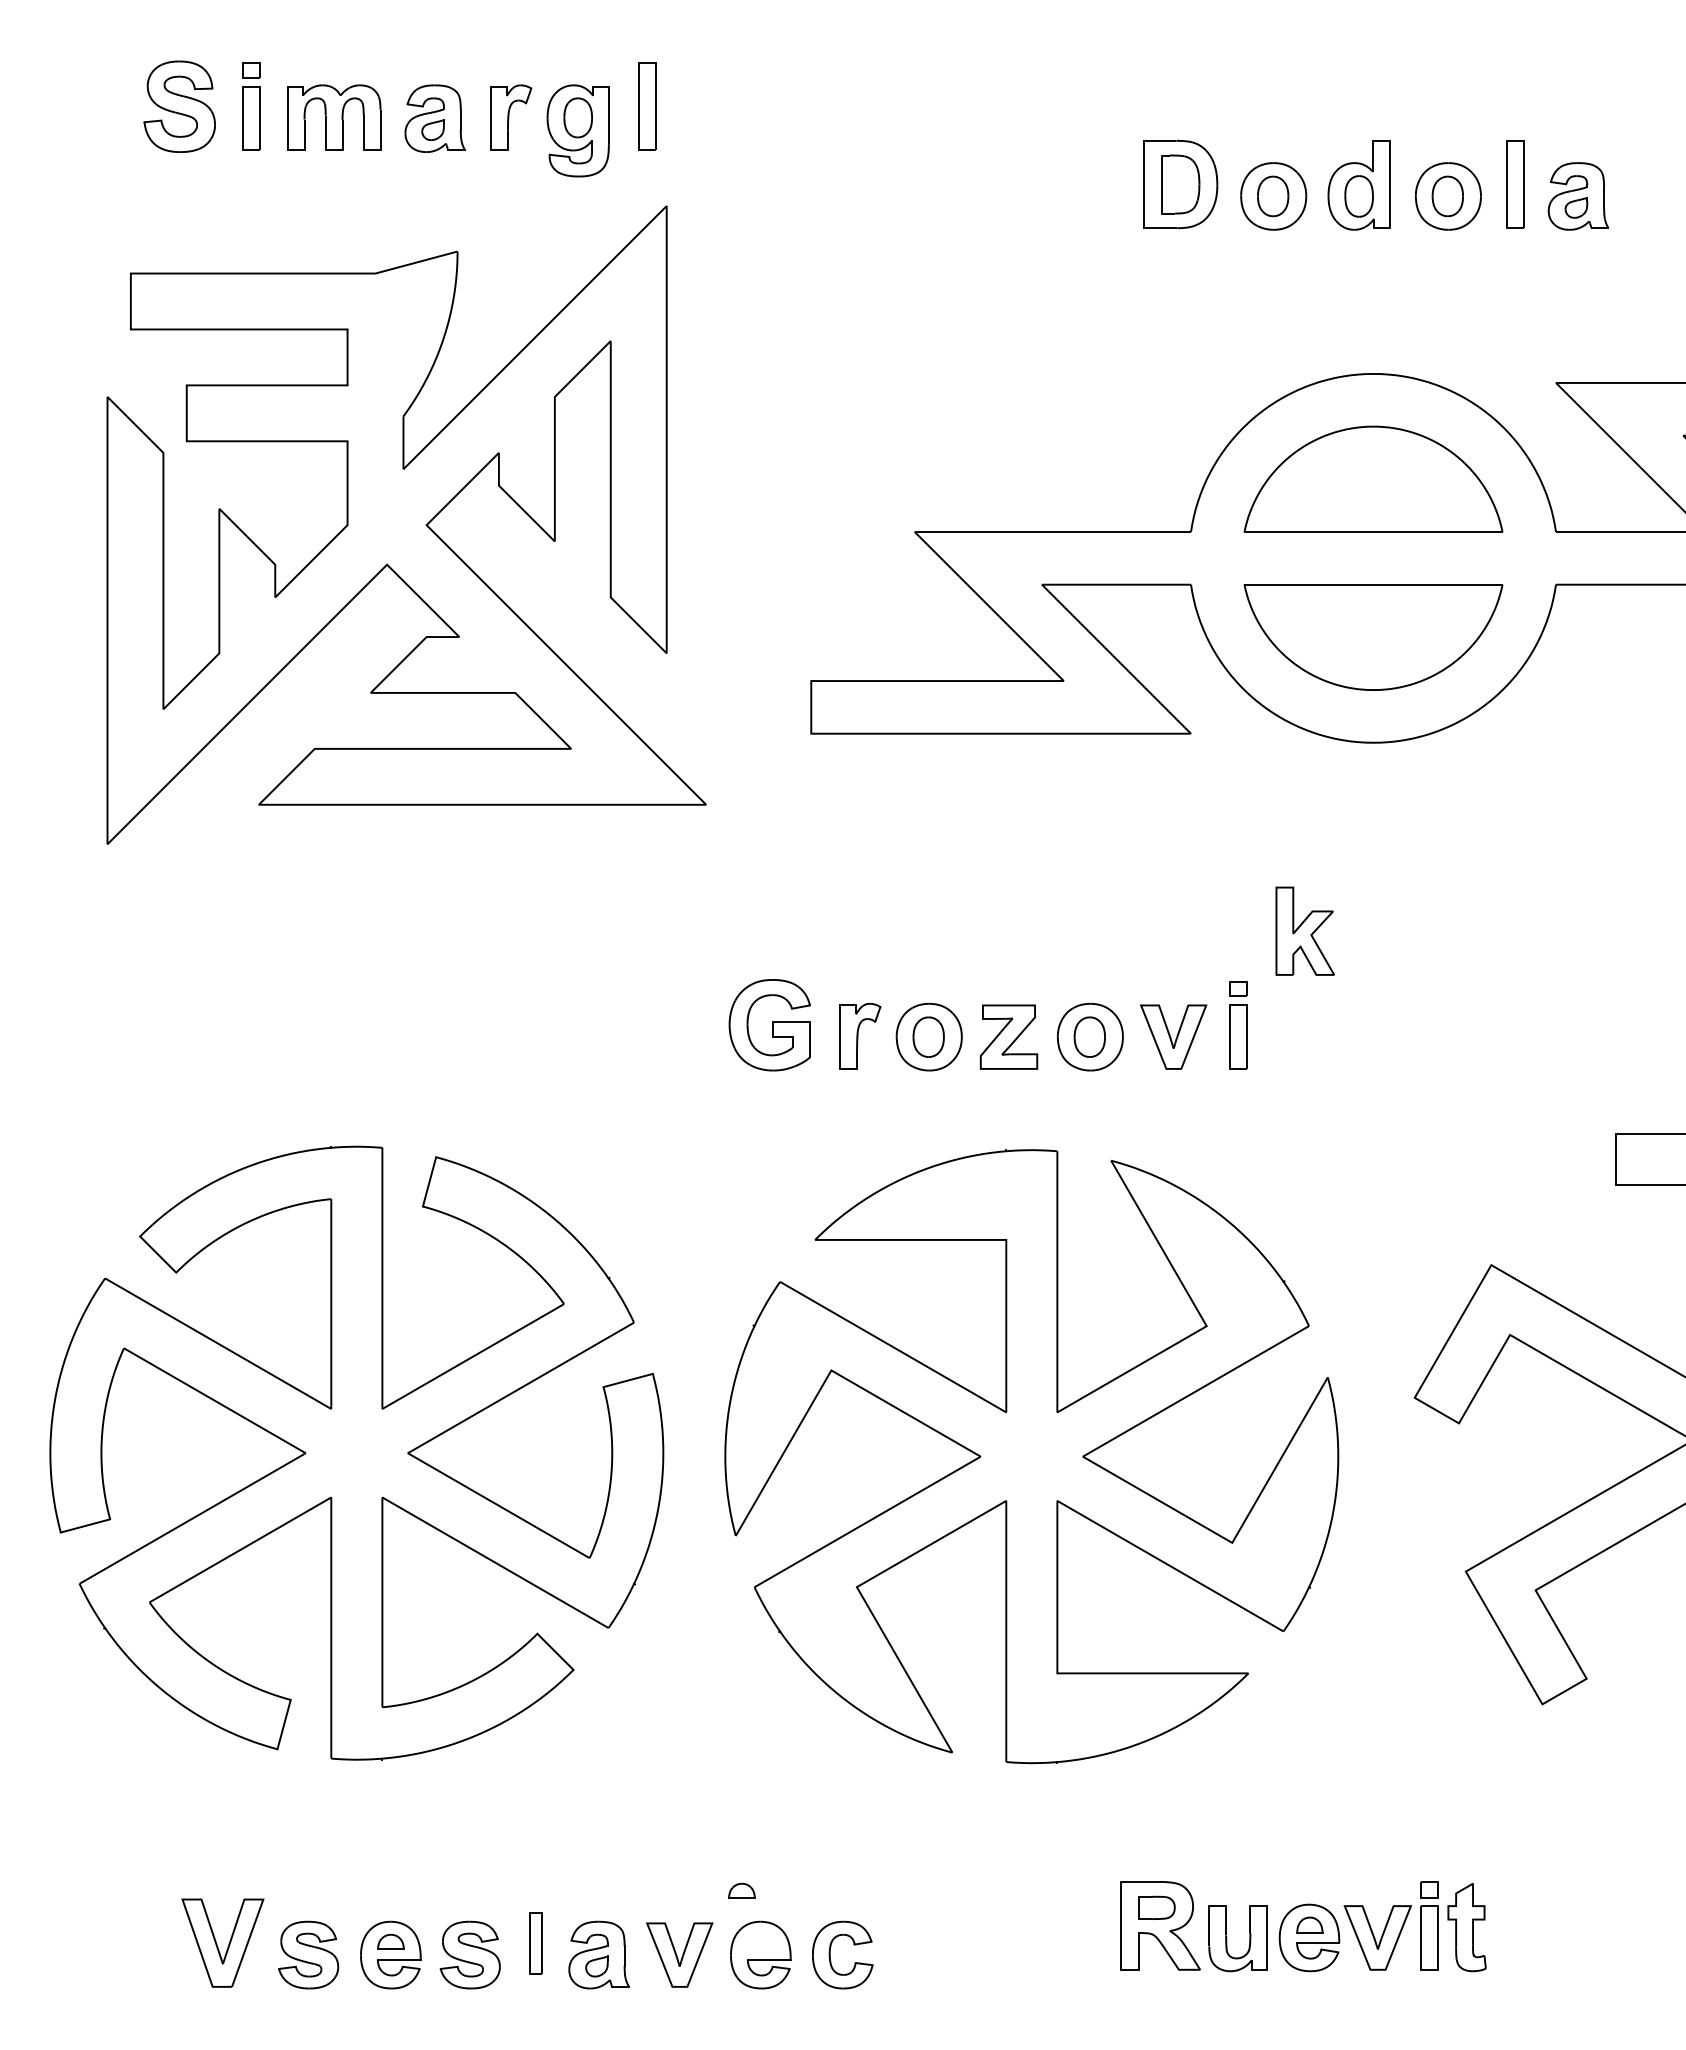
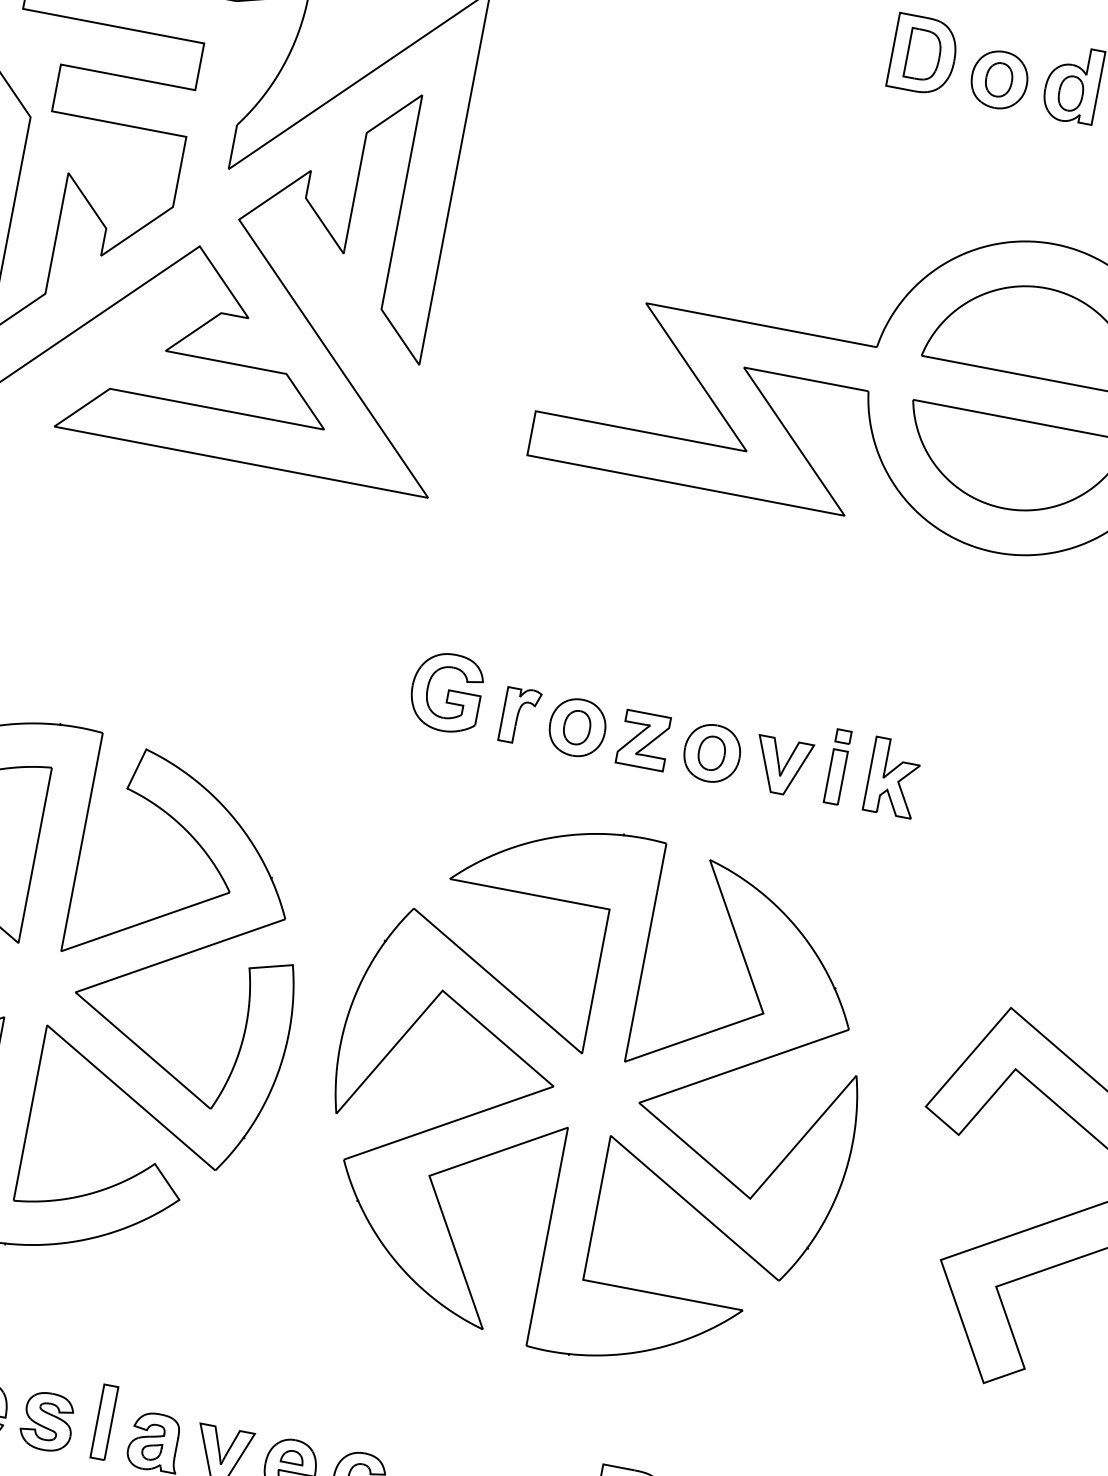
part: (1304, 930) -> (893, 776), moved
part: (741, 1890) -> (292, 1456), moved
part: (535, 1943) -> (103, 1422), size x1.43

